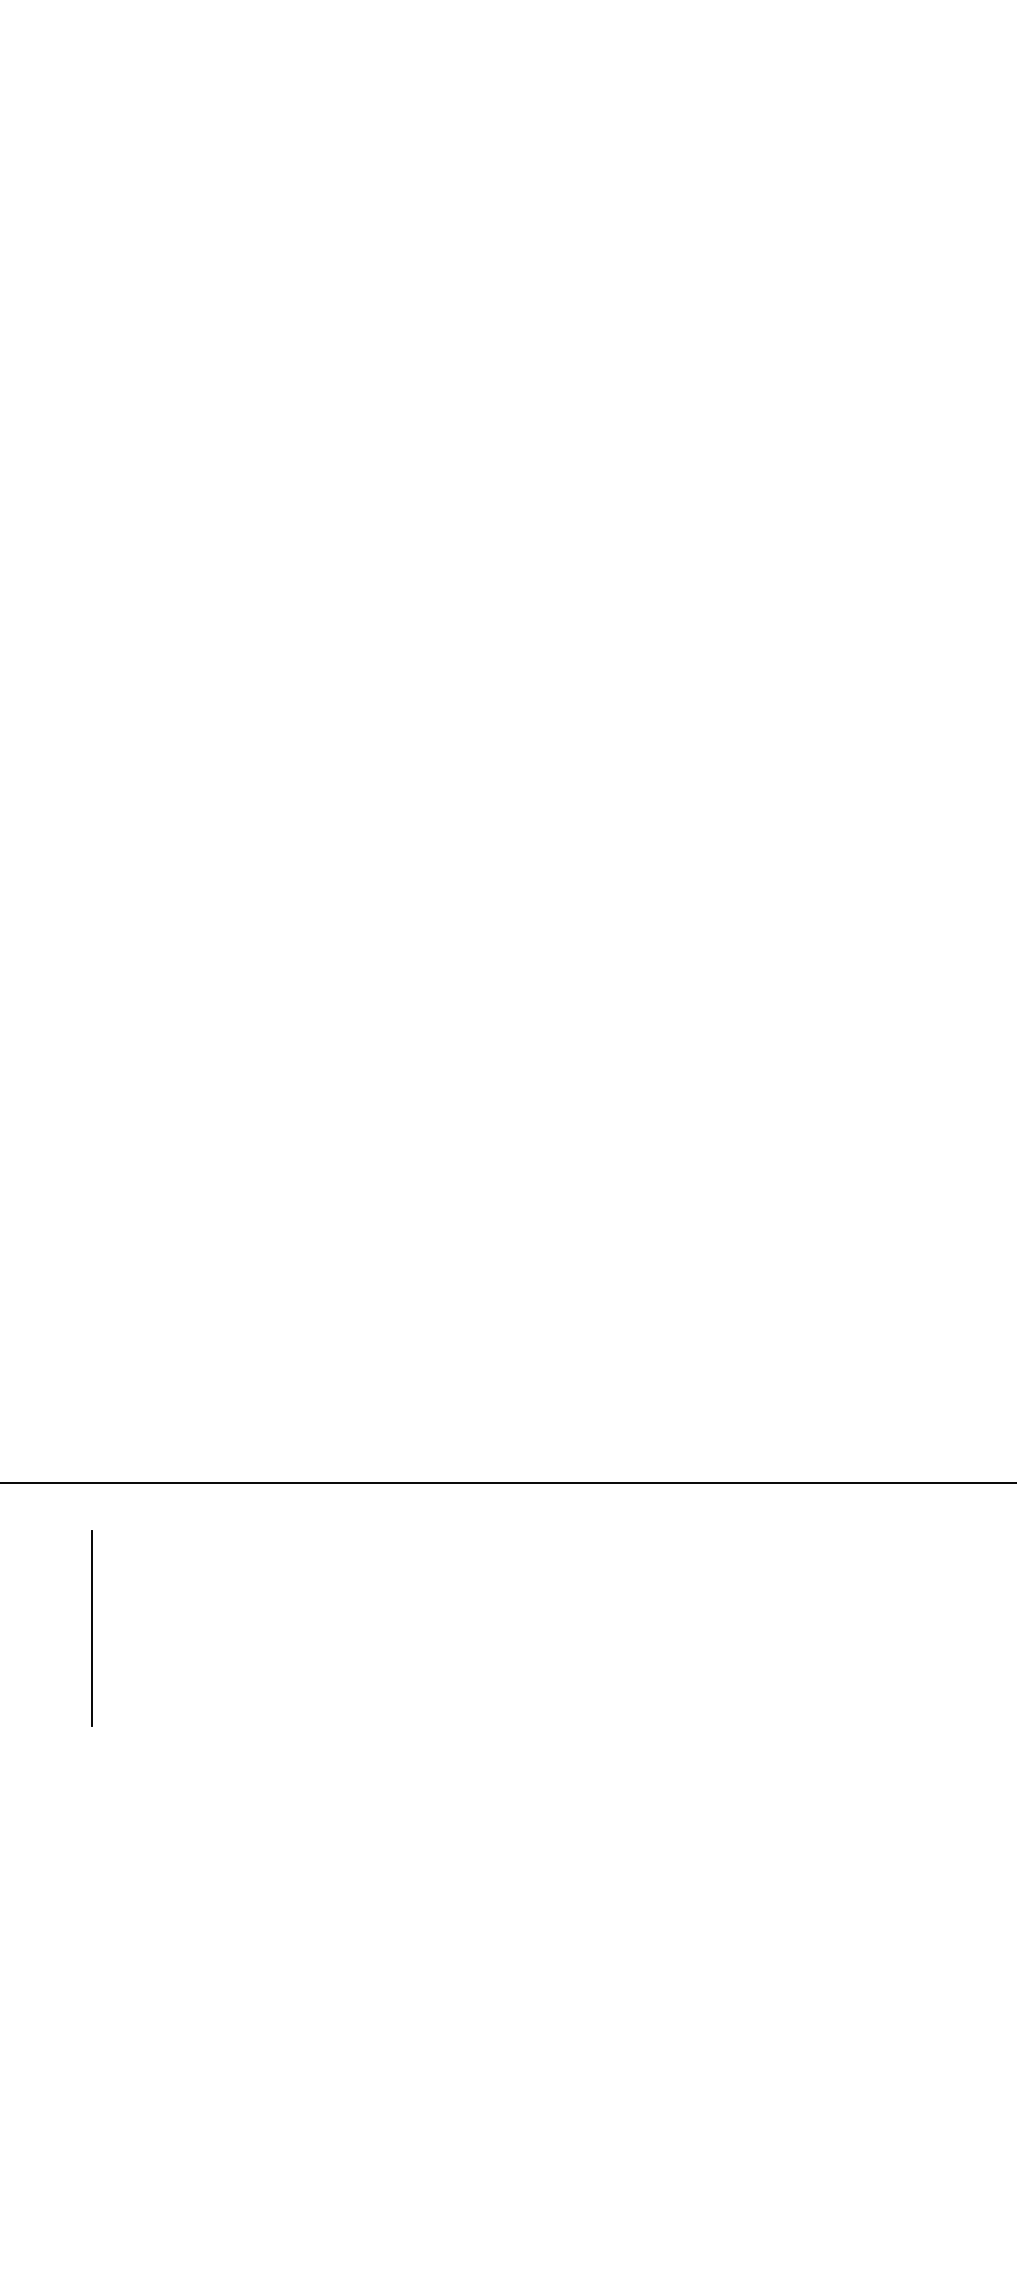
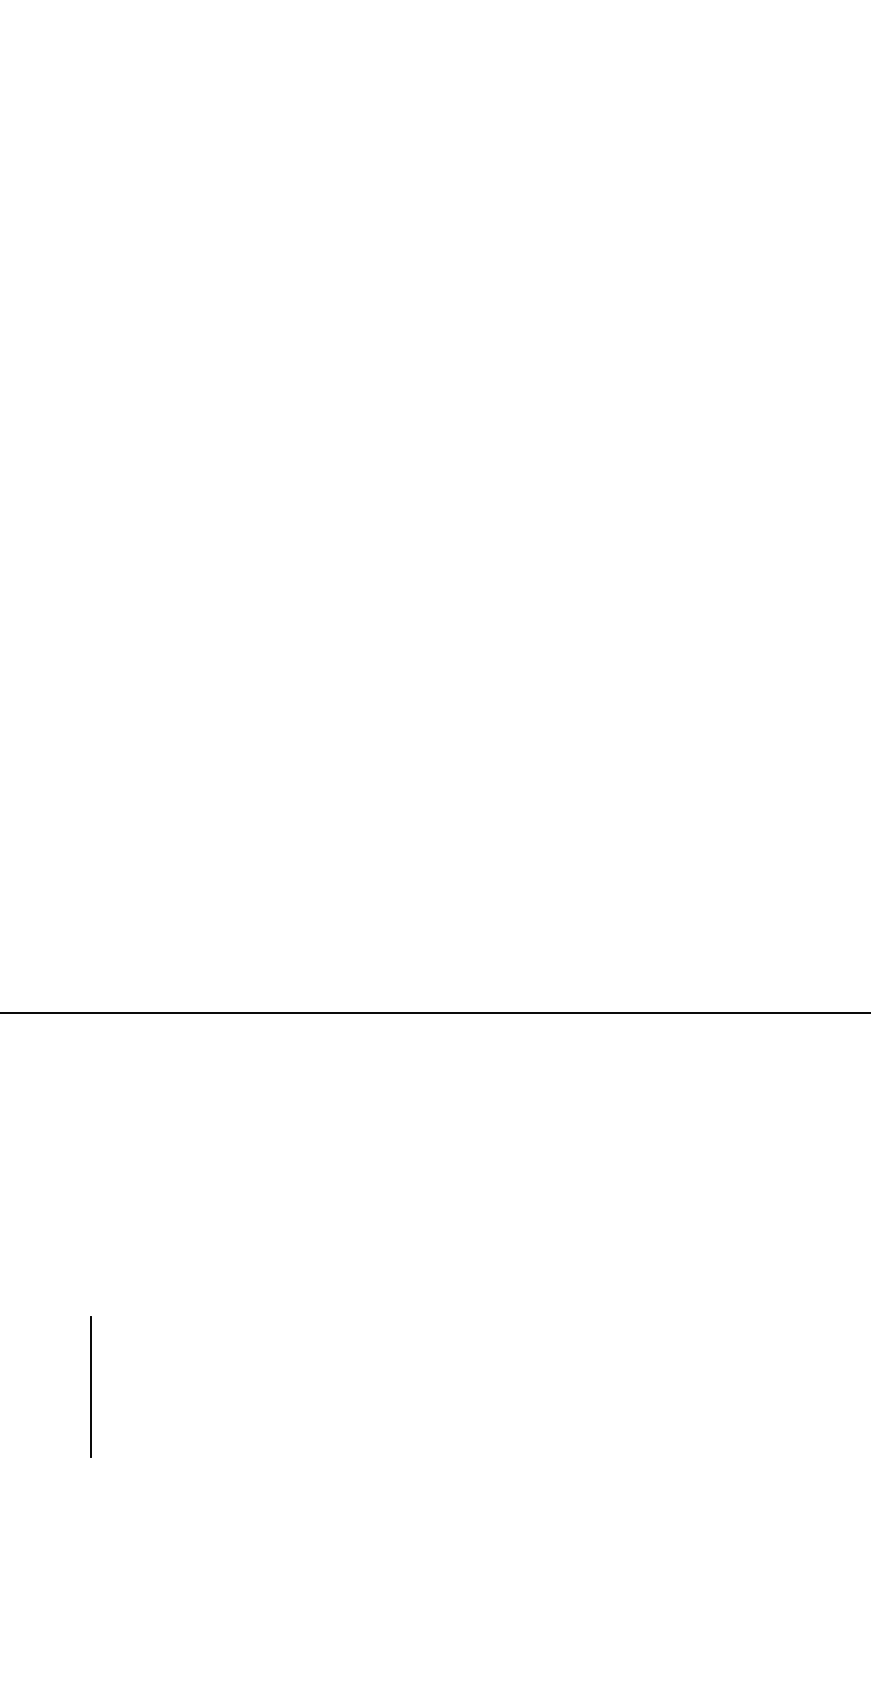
line: (91, 1627) -> (90, 1386), moved

